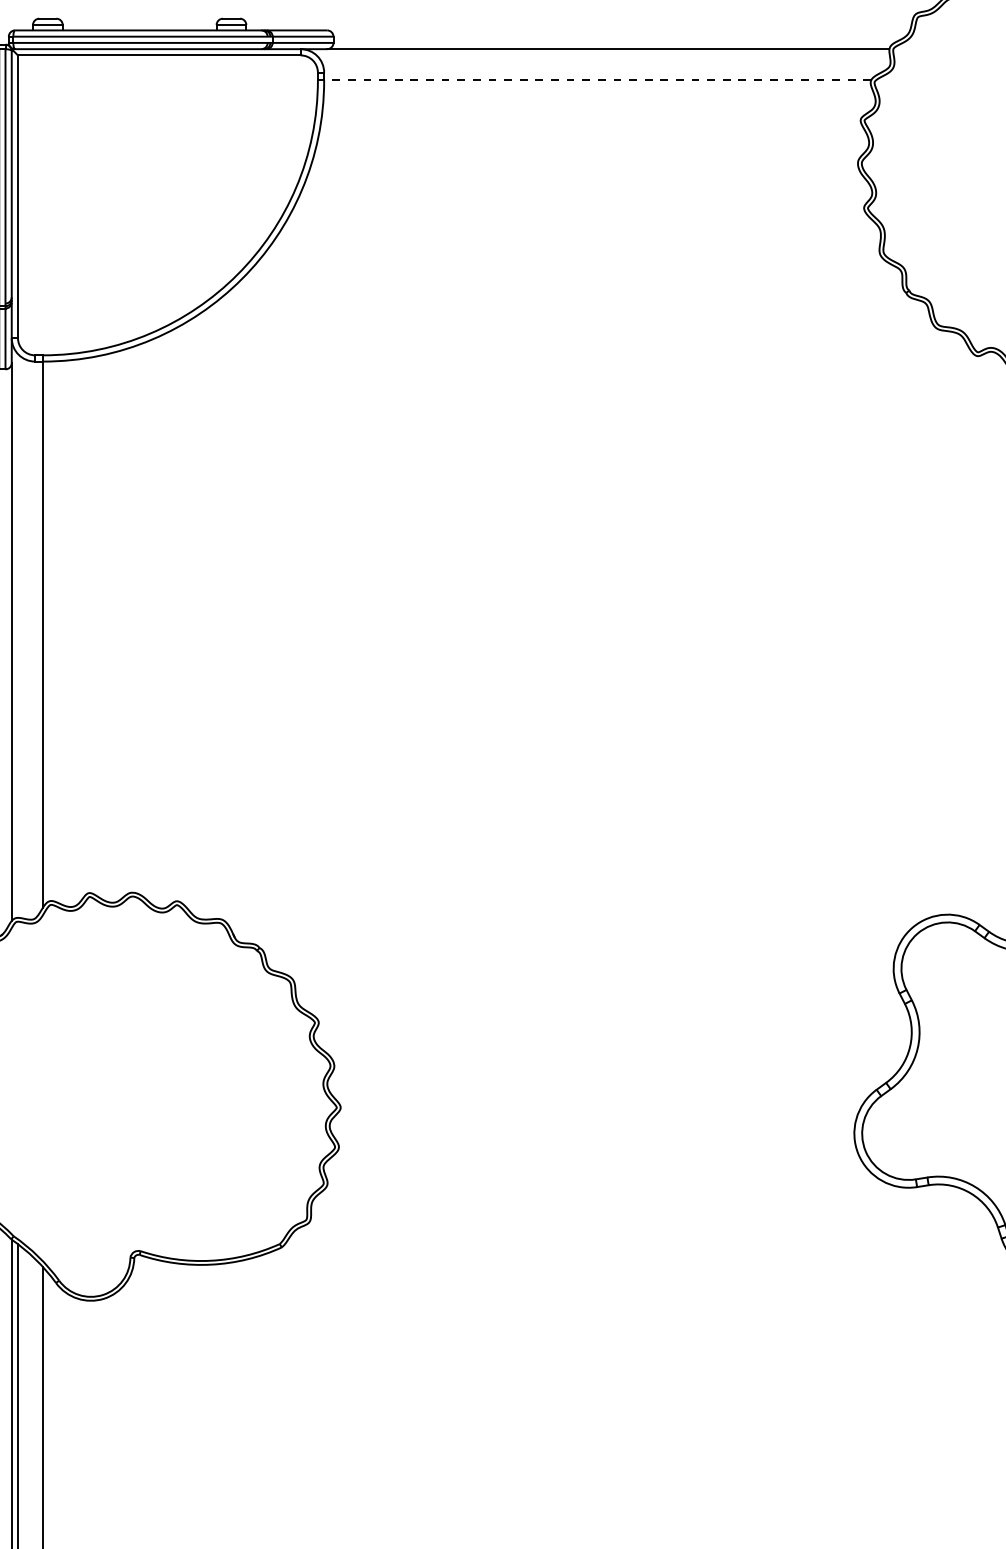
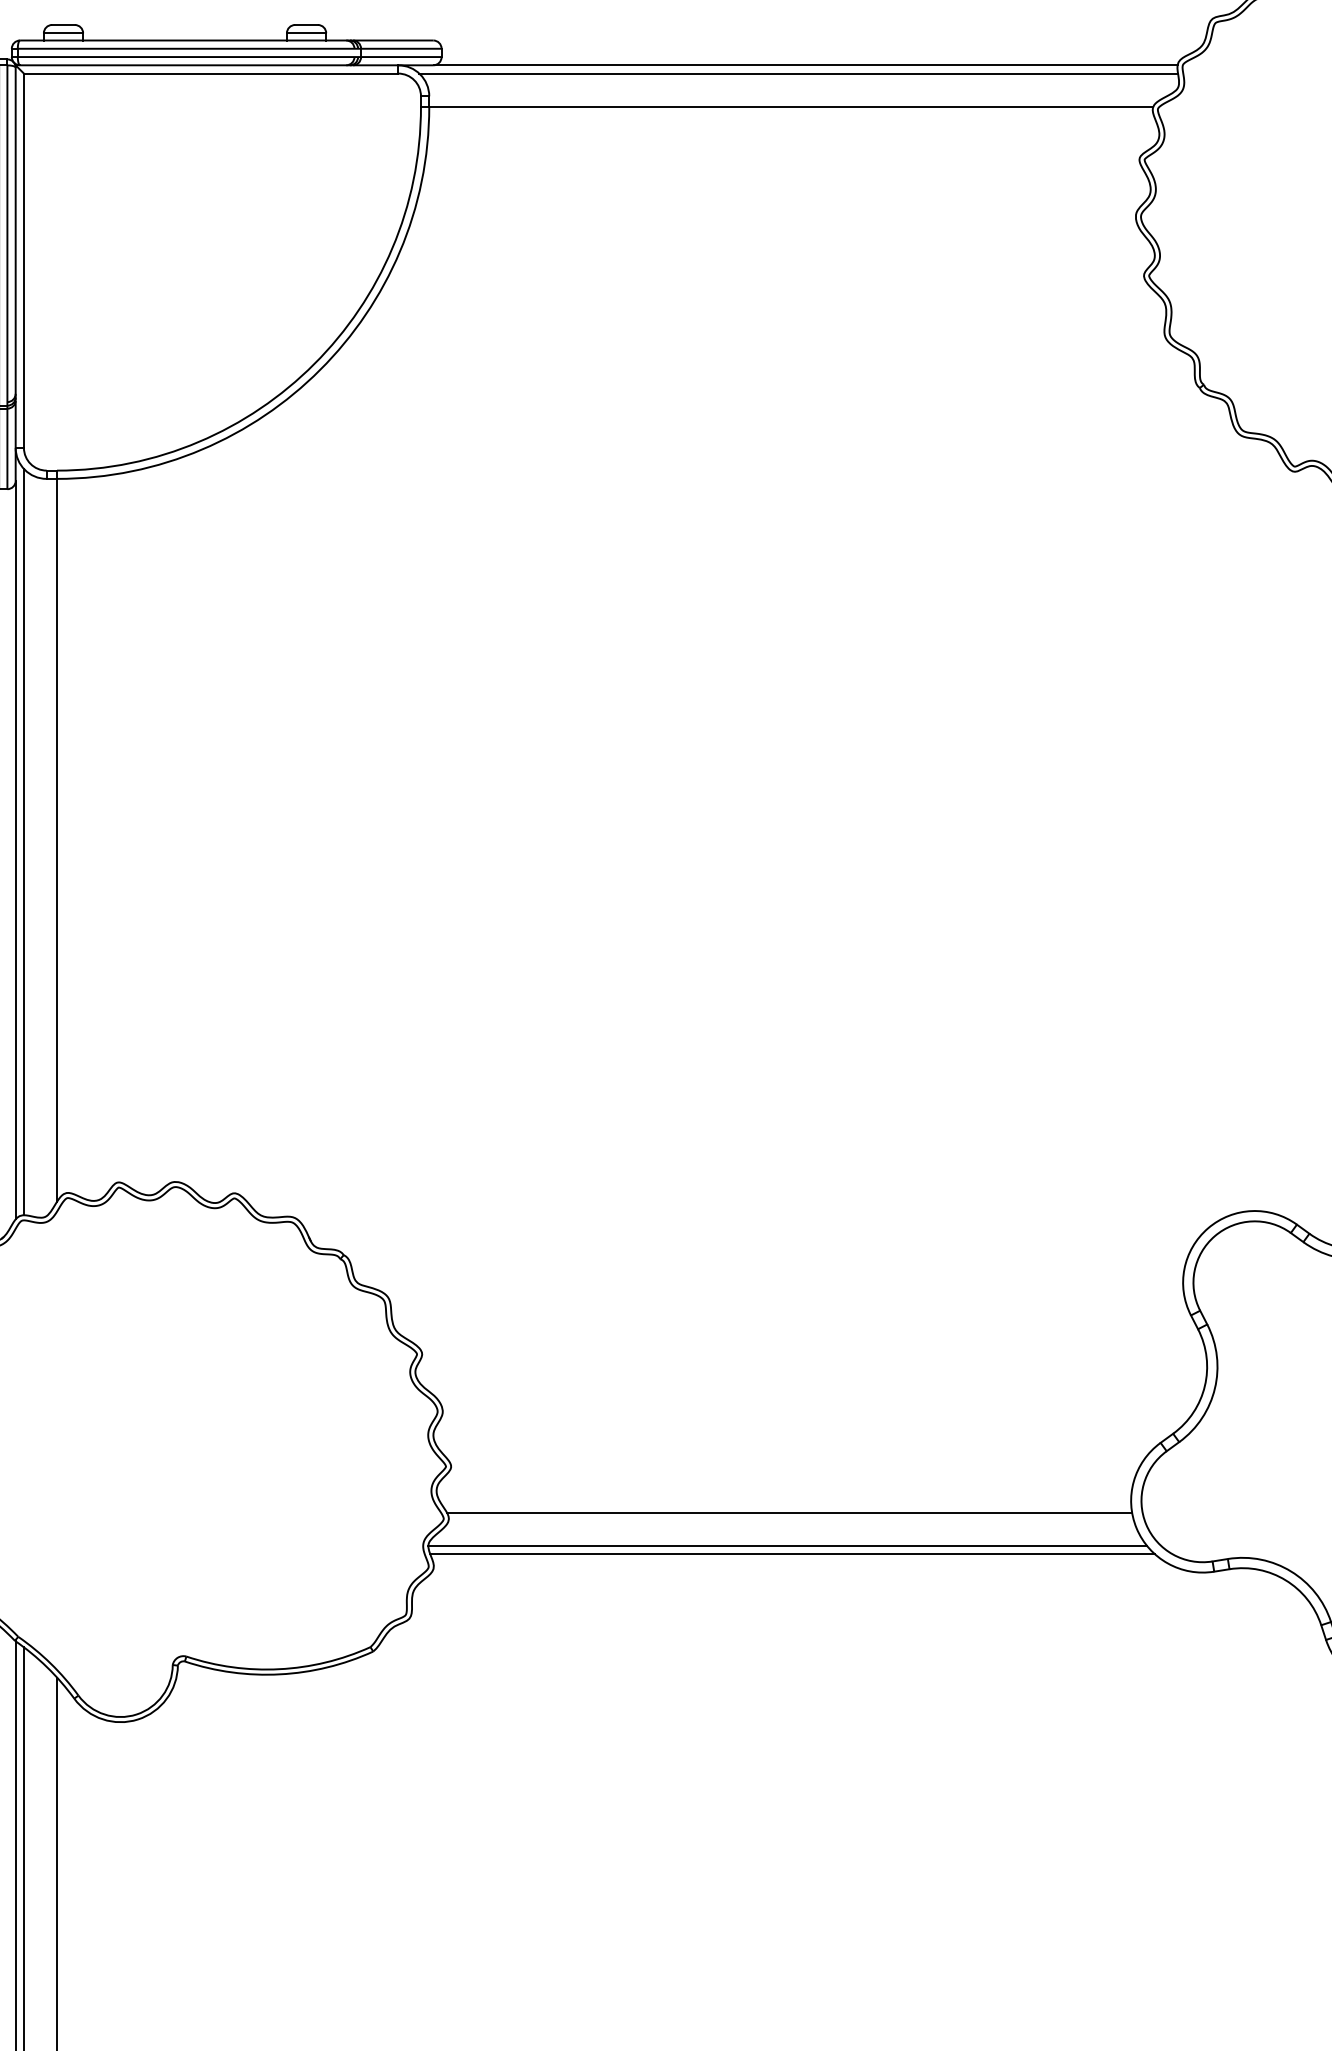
line: (602, 55) -> (797, 73), added
line: (597, 80) -> (791, 106), dashed -> solid
line: (18, 635) -> (24, 841), added
line: (596, 1142) -> (789, 1512), added
line: (594, 1167) -> (787, 1545), added
line: (598, 1173) -> (792, 1553), added

